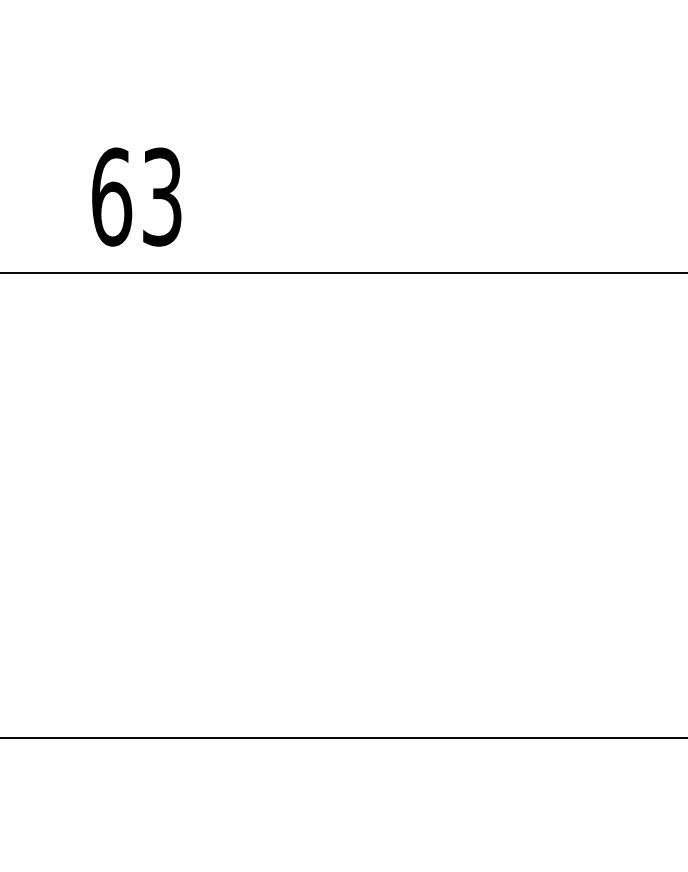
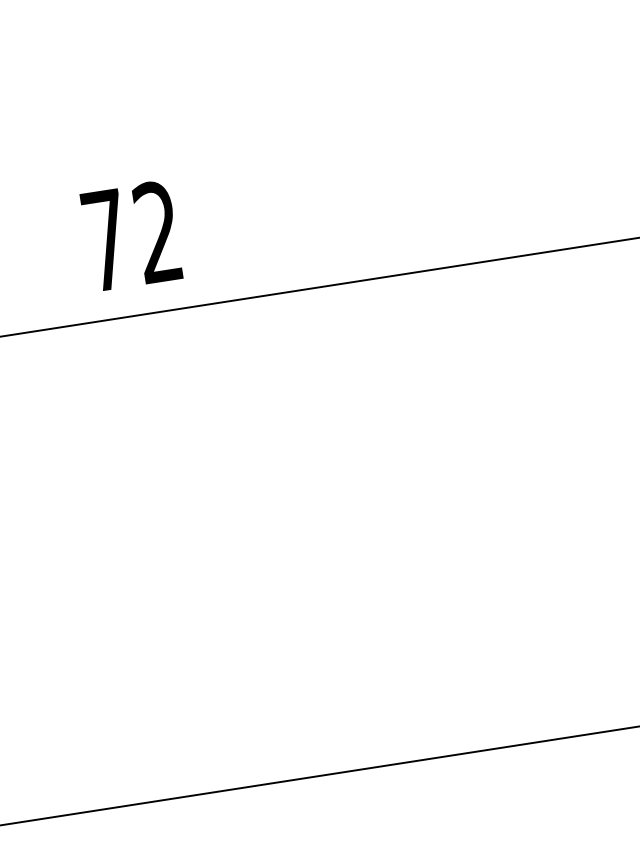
text: (136, 196) -> (131, 235), 63 -> 72

